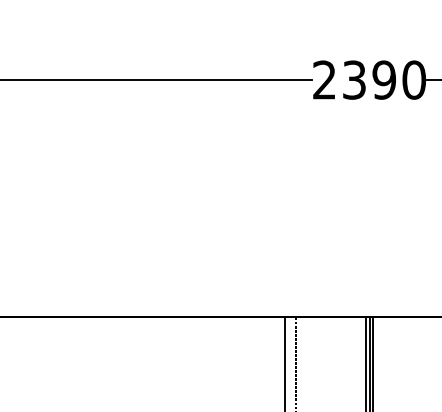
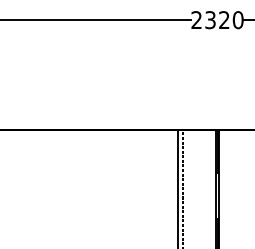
text: (384, 80) -> (224, 20), 2390 -> 2320

